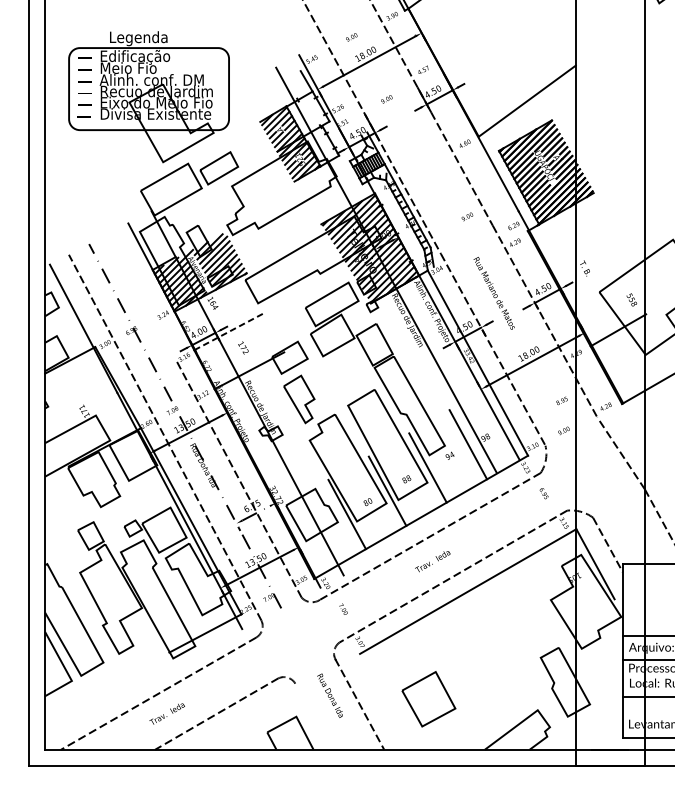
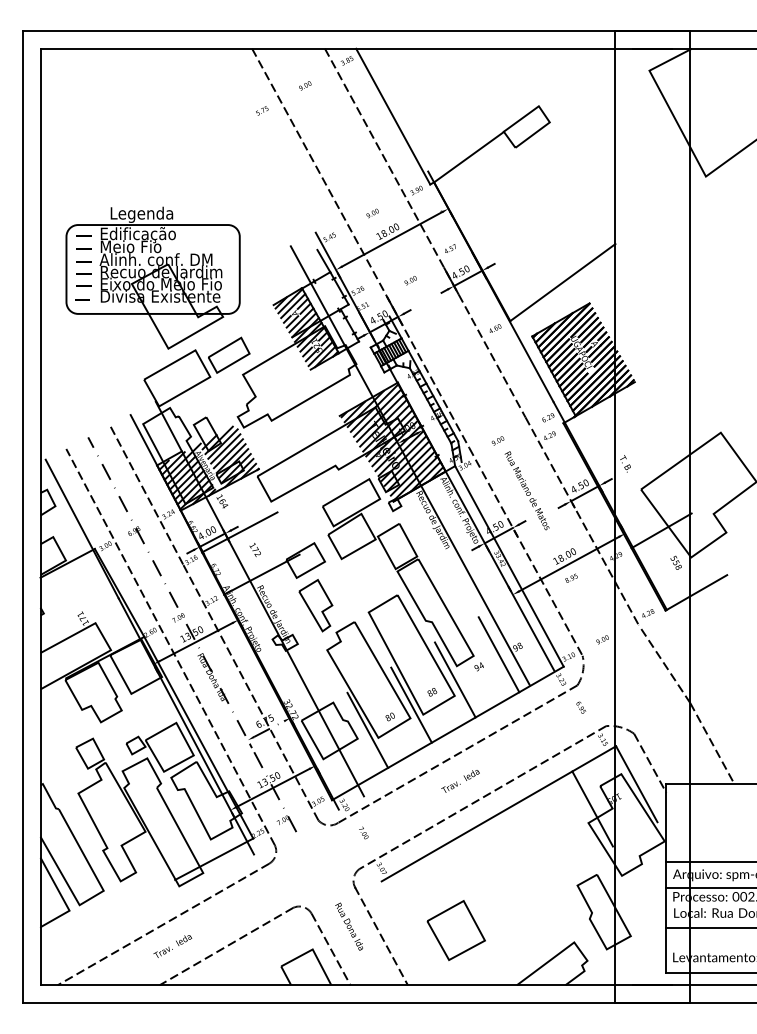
text: (466, 216) -> (497, 440), moved
line: (142, 296) -> (146, 494), added
text: (631, 299) -> (675, 562), moved
line: (228, 331) -> (239, 532), dashed -> solid
text: (562, 400) -> (571, 577), moved
line: (554, 586) -> (592, 808), added
line: (312, 716) -> (330, 949), added

